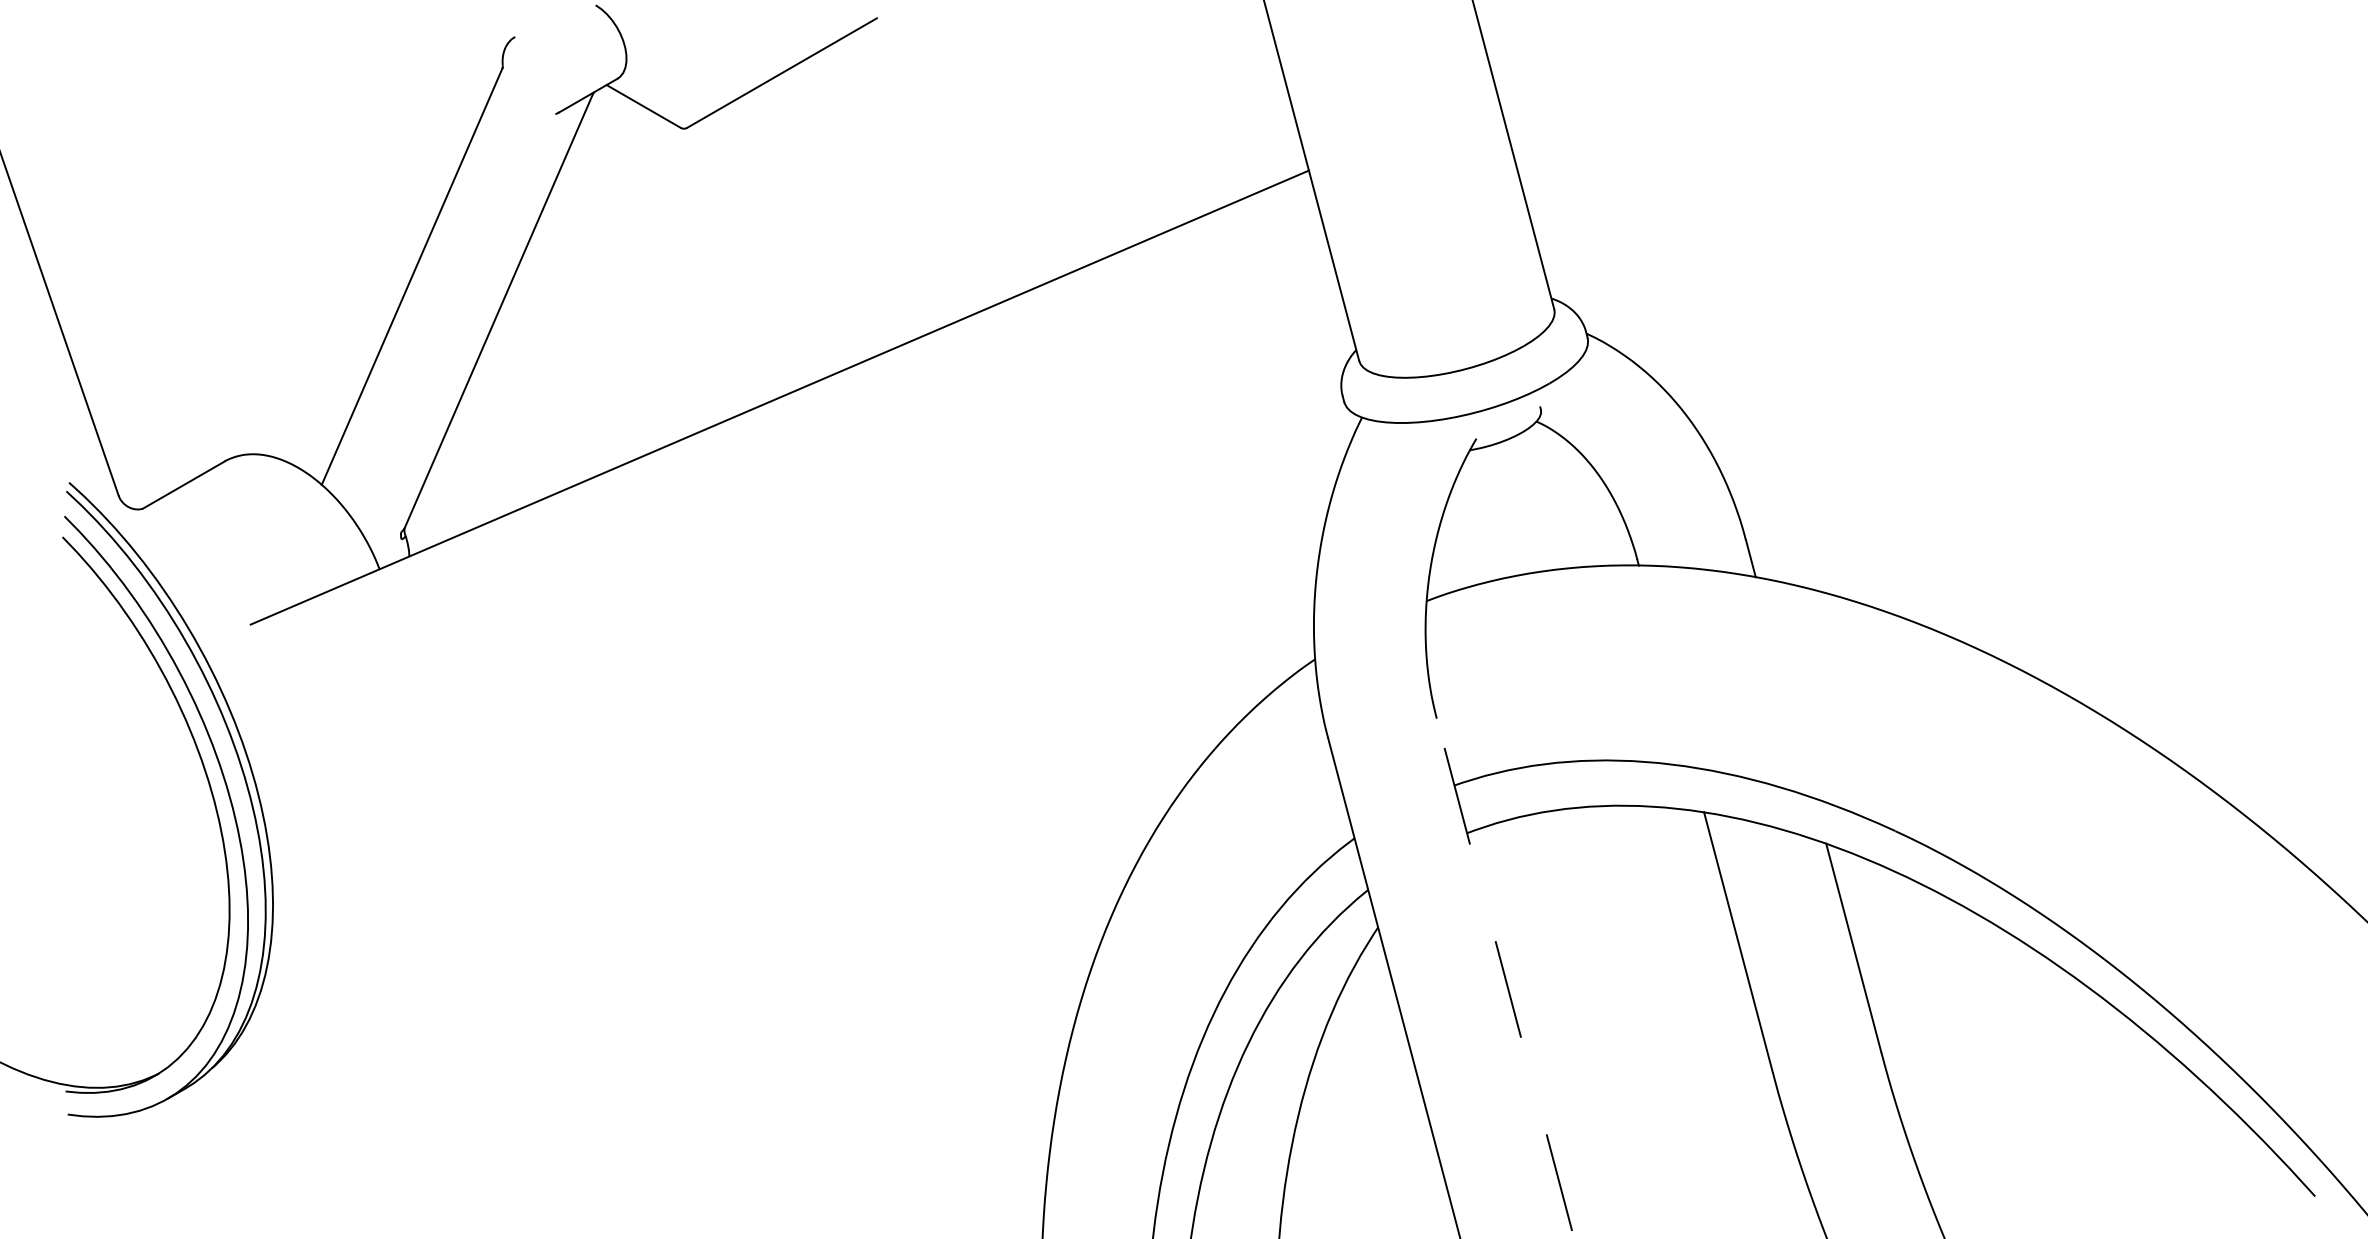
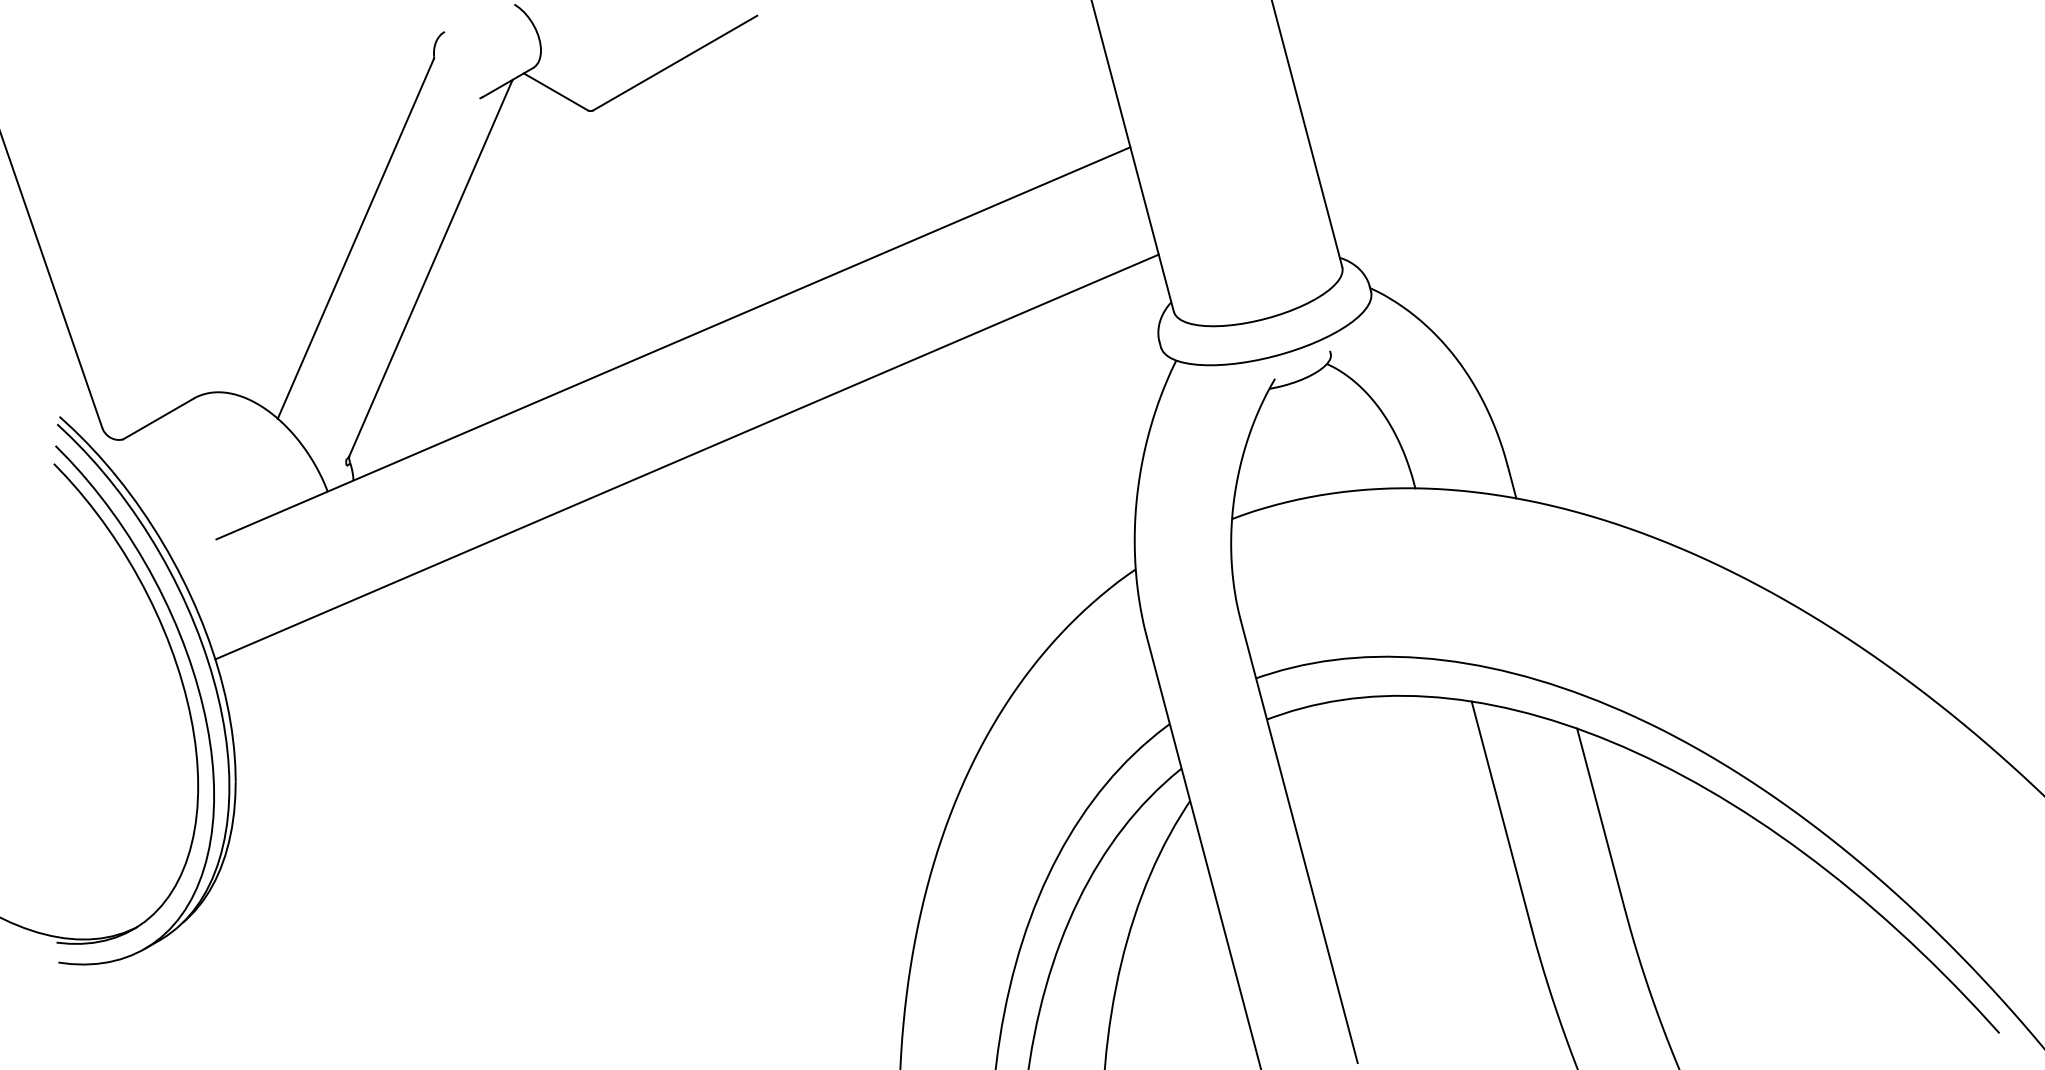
line: (795, 528) -> (686, 456), added
line: (1504, 974) -> (1299, 841), dashed -> solid

